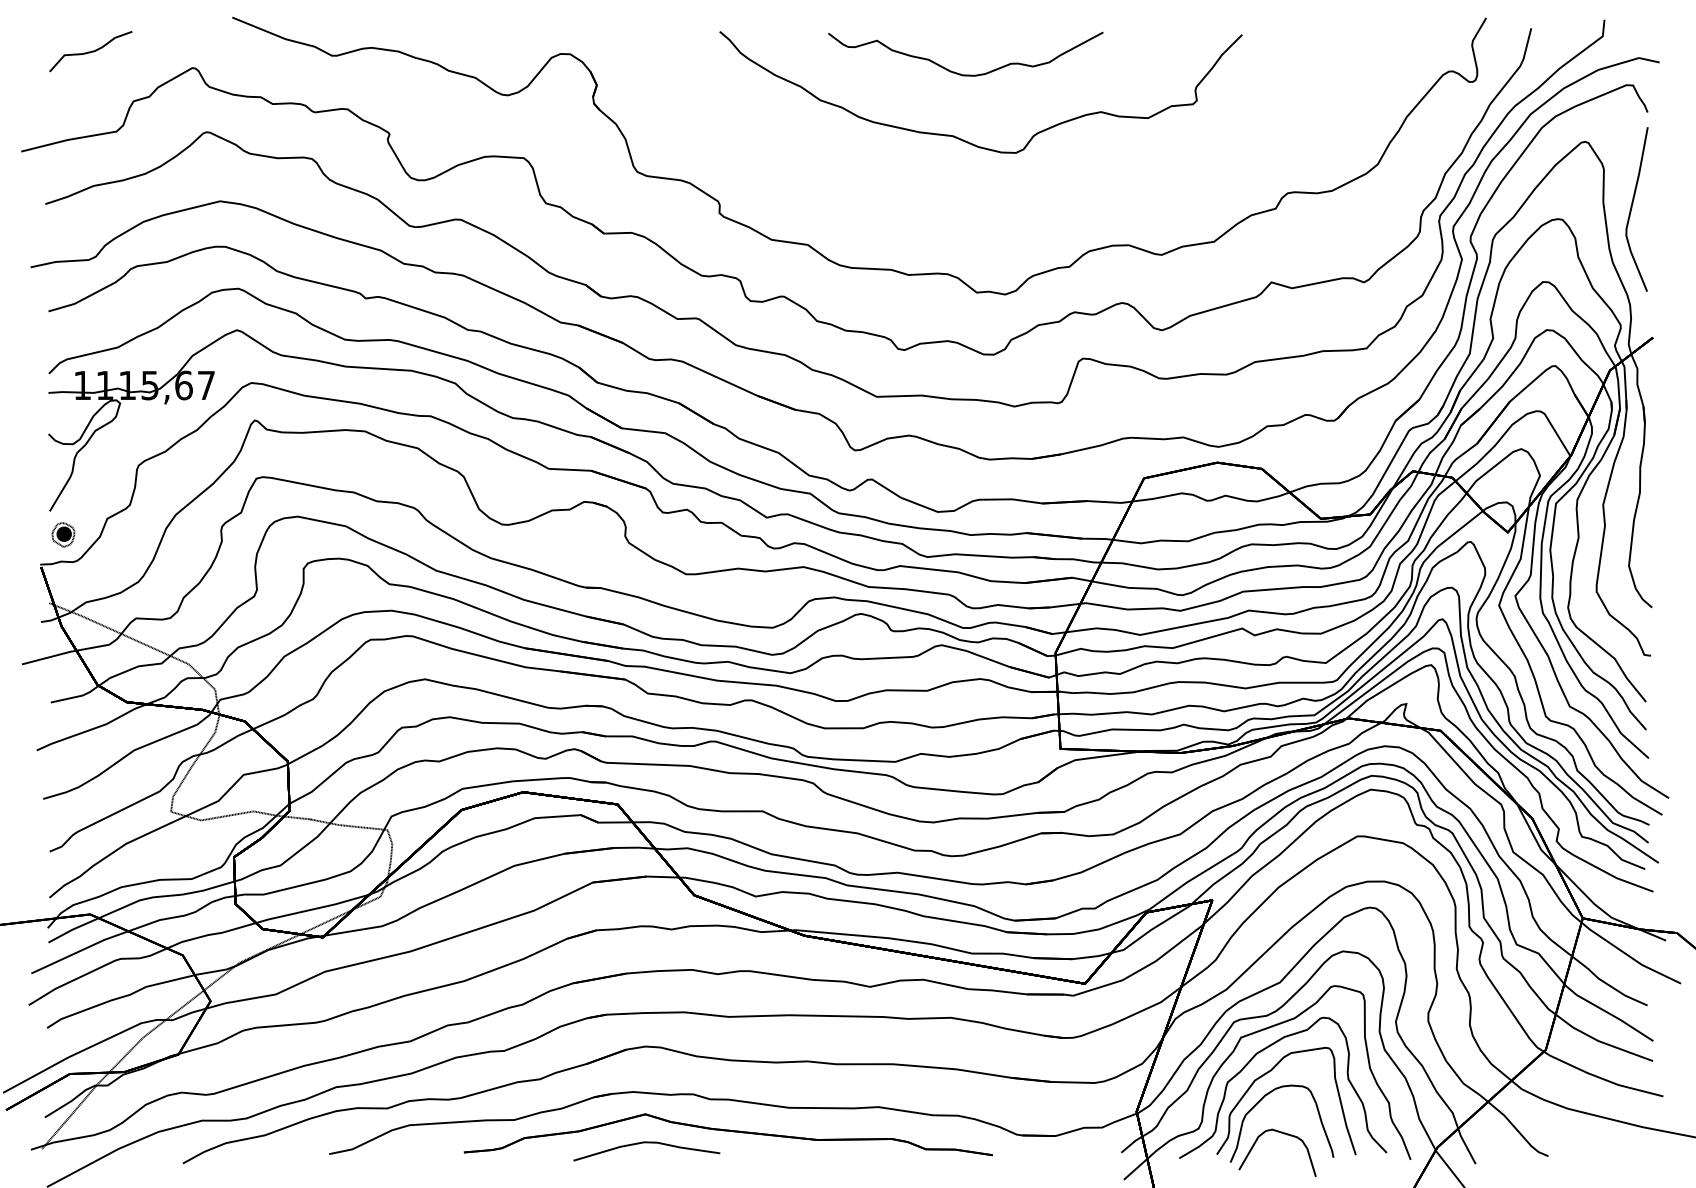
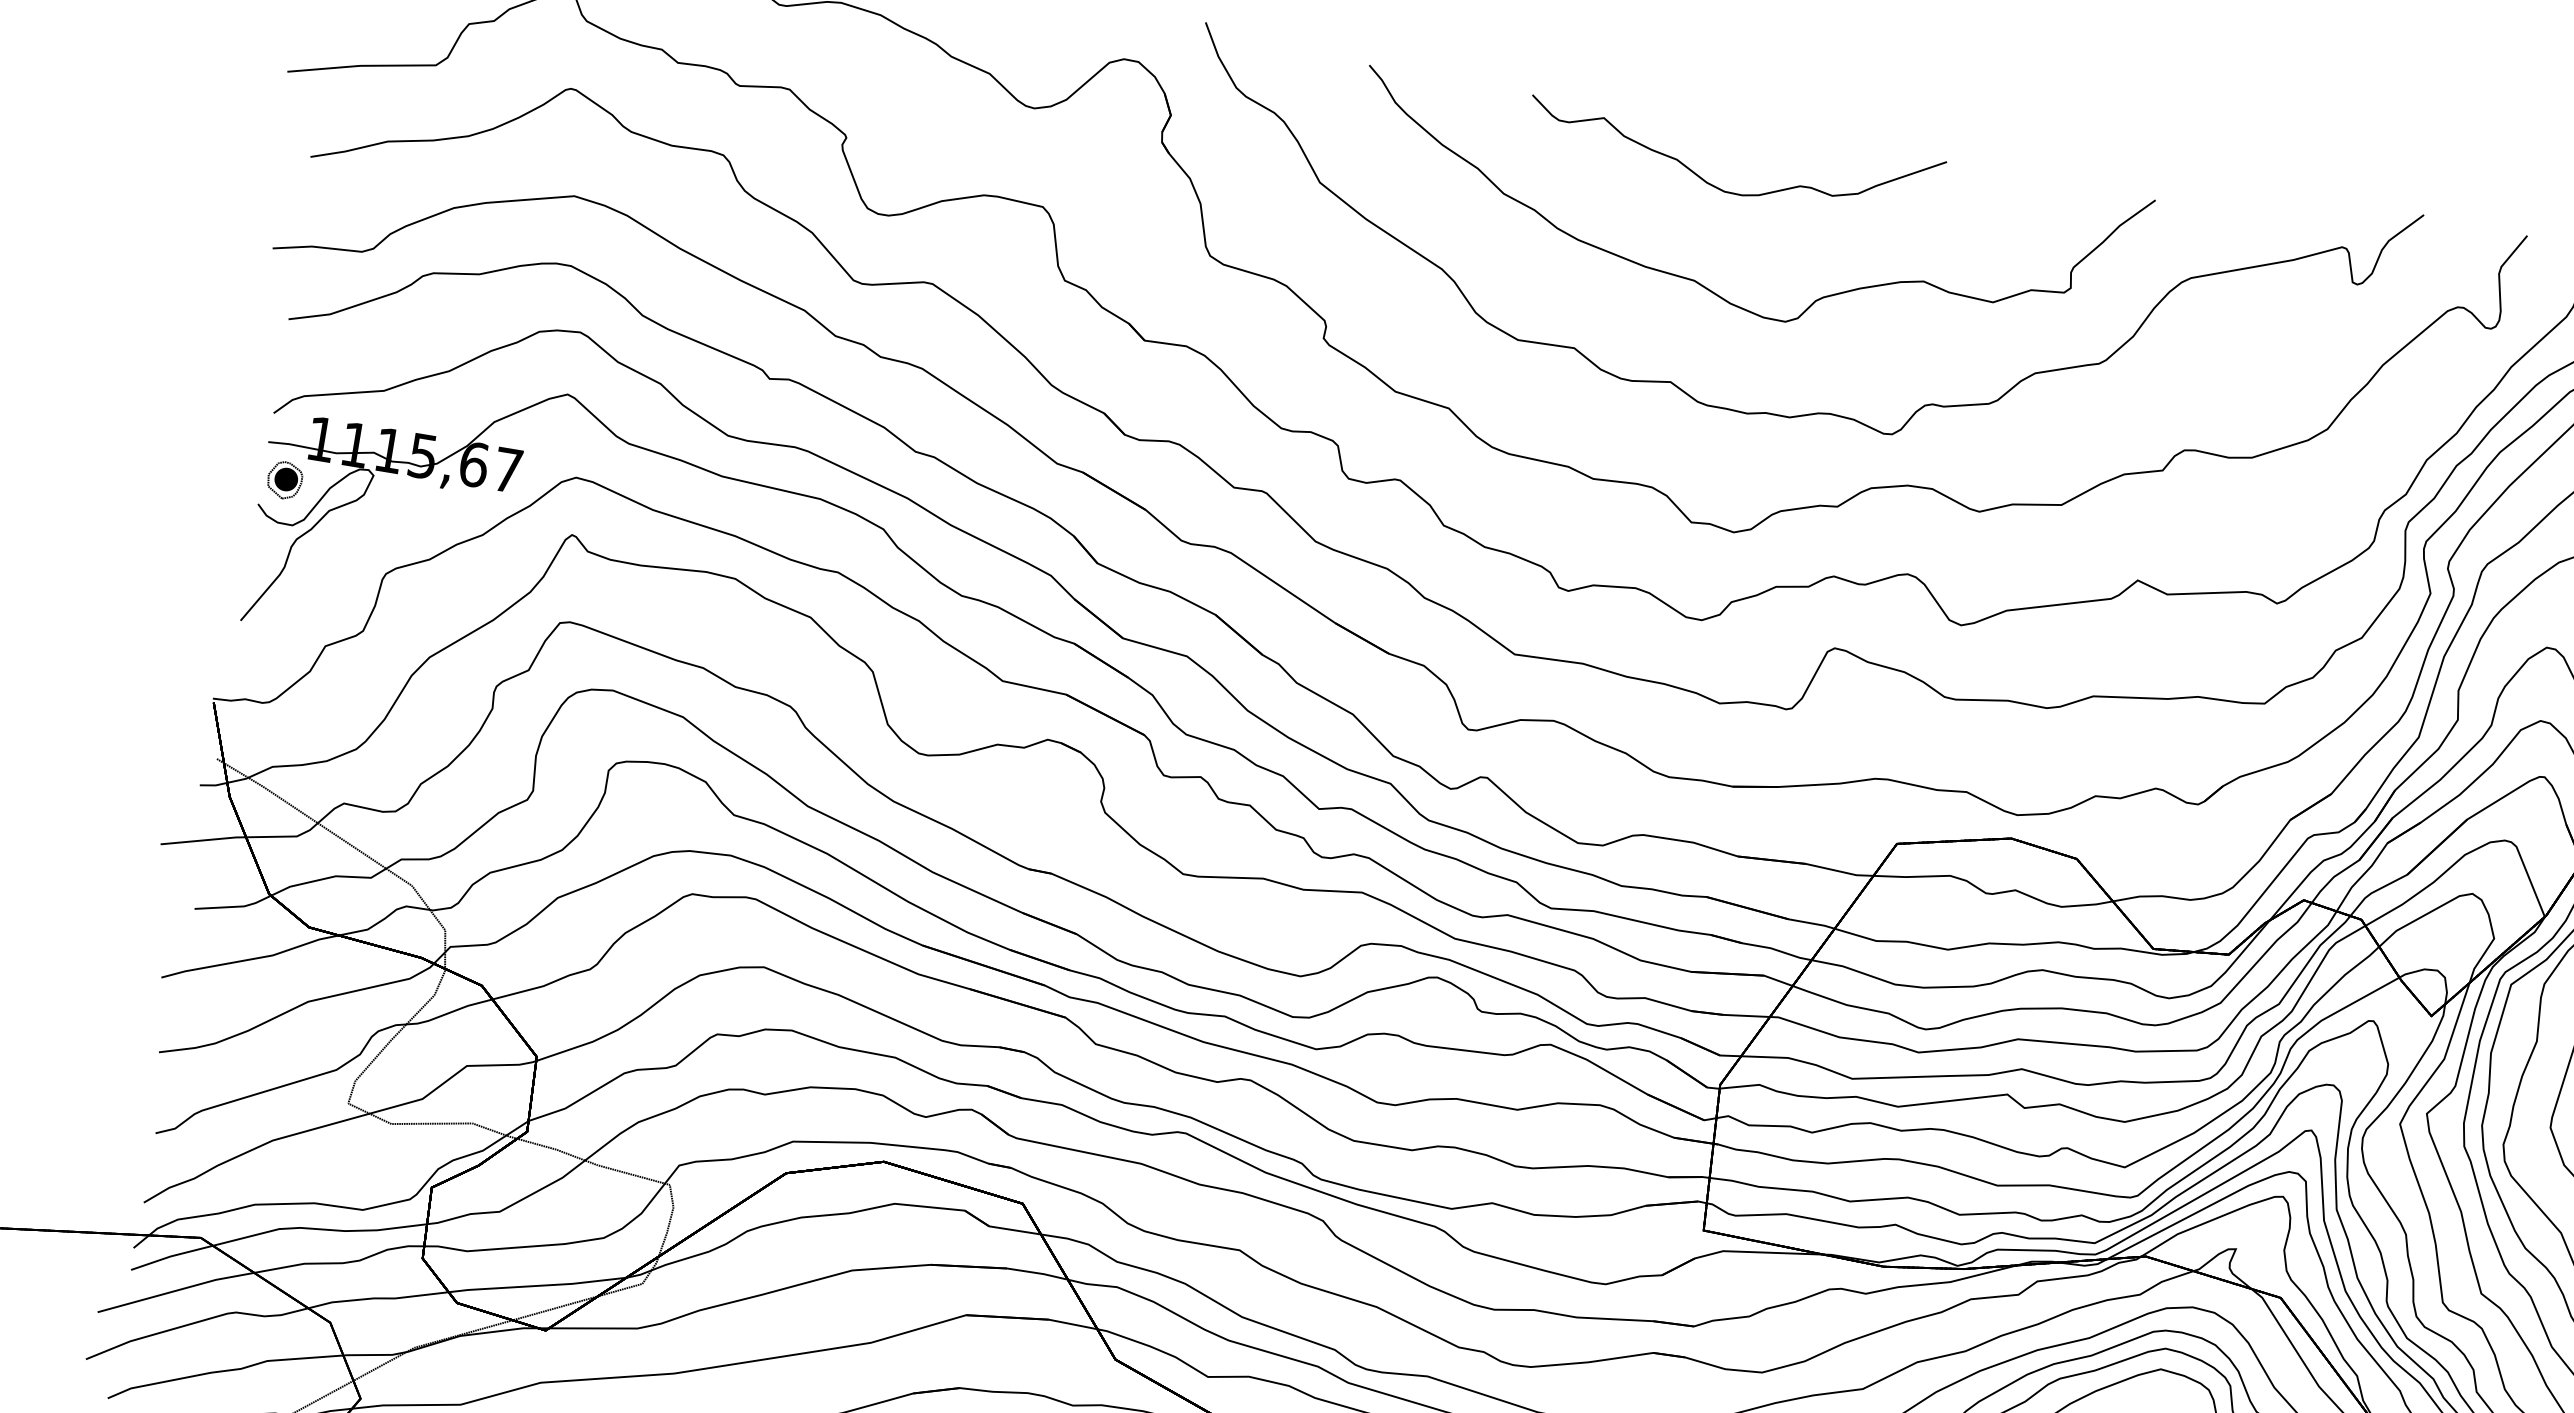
curve: (1043, 208) -> (1812, 412), added
part: (63, 534) -> (285, 479), moved

